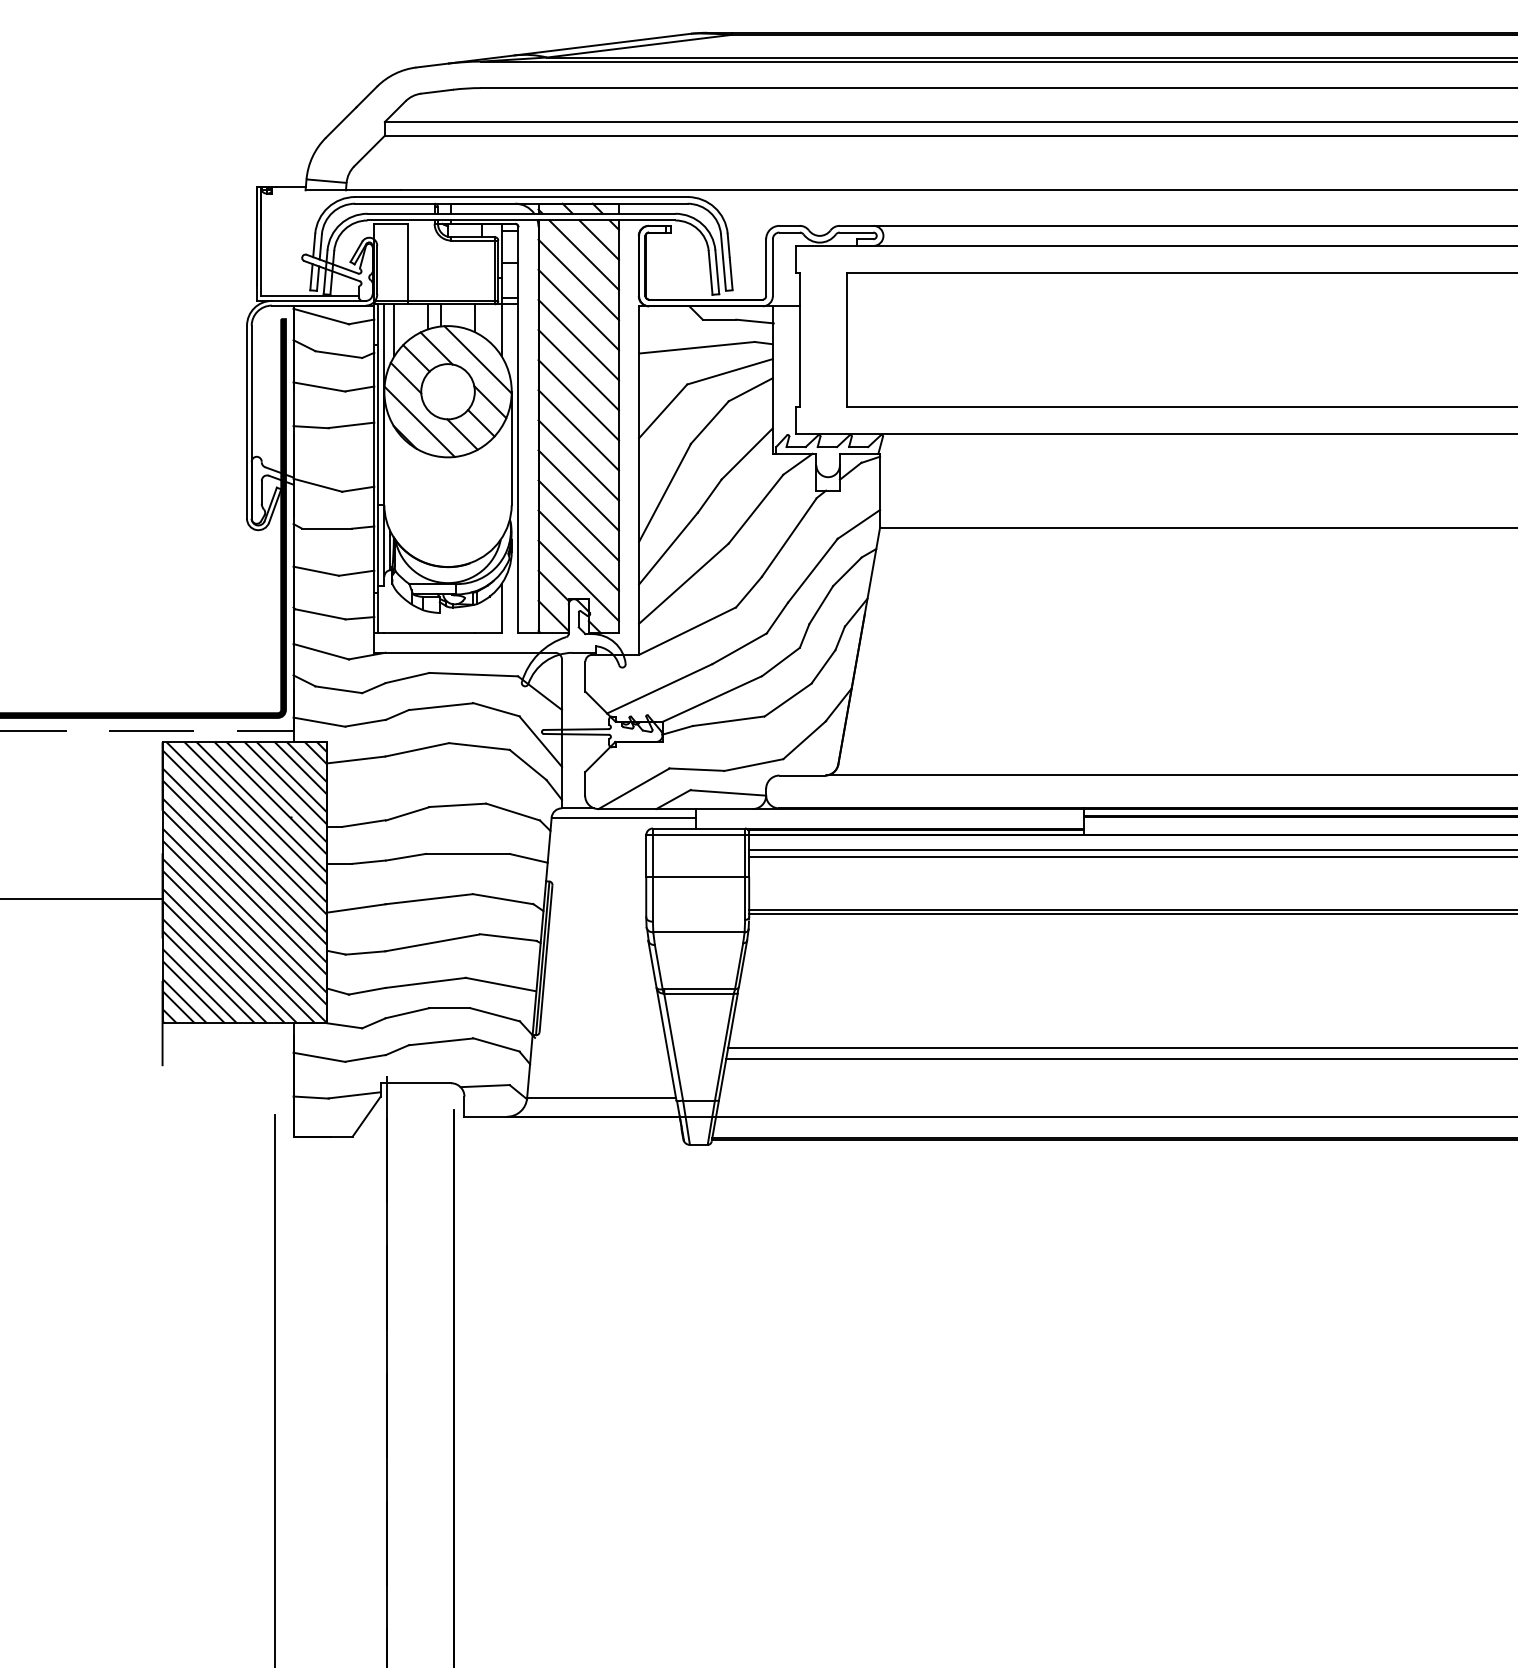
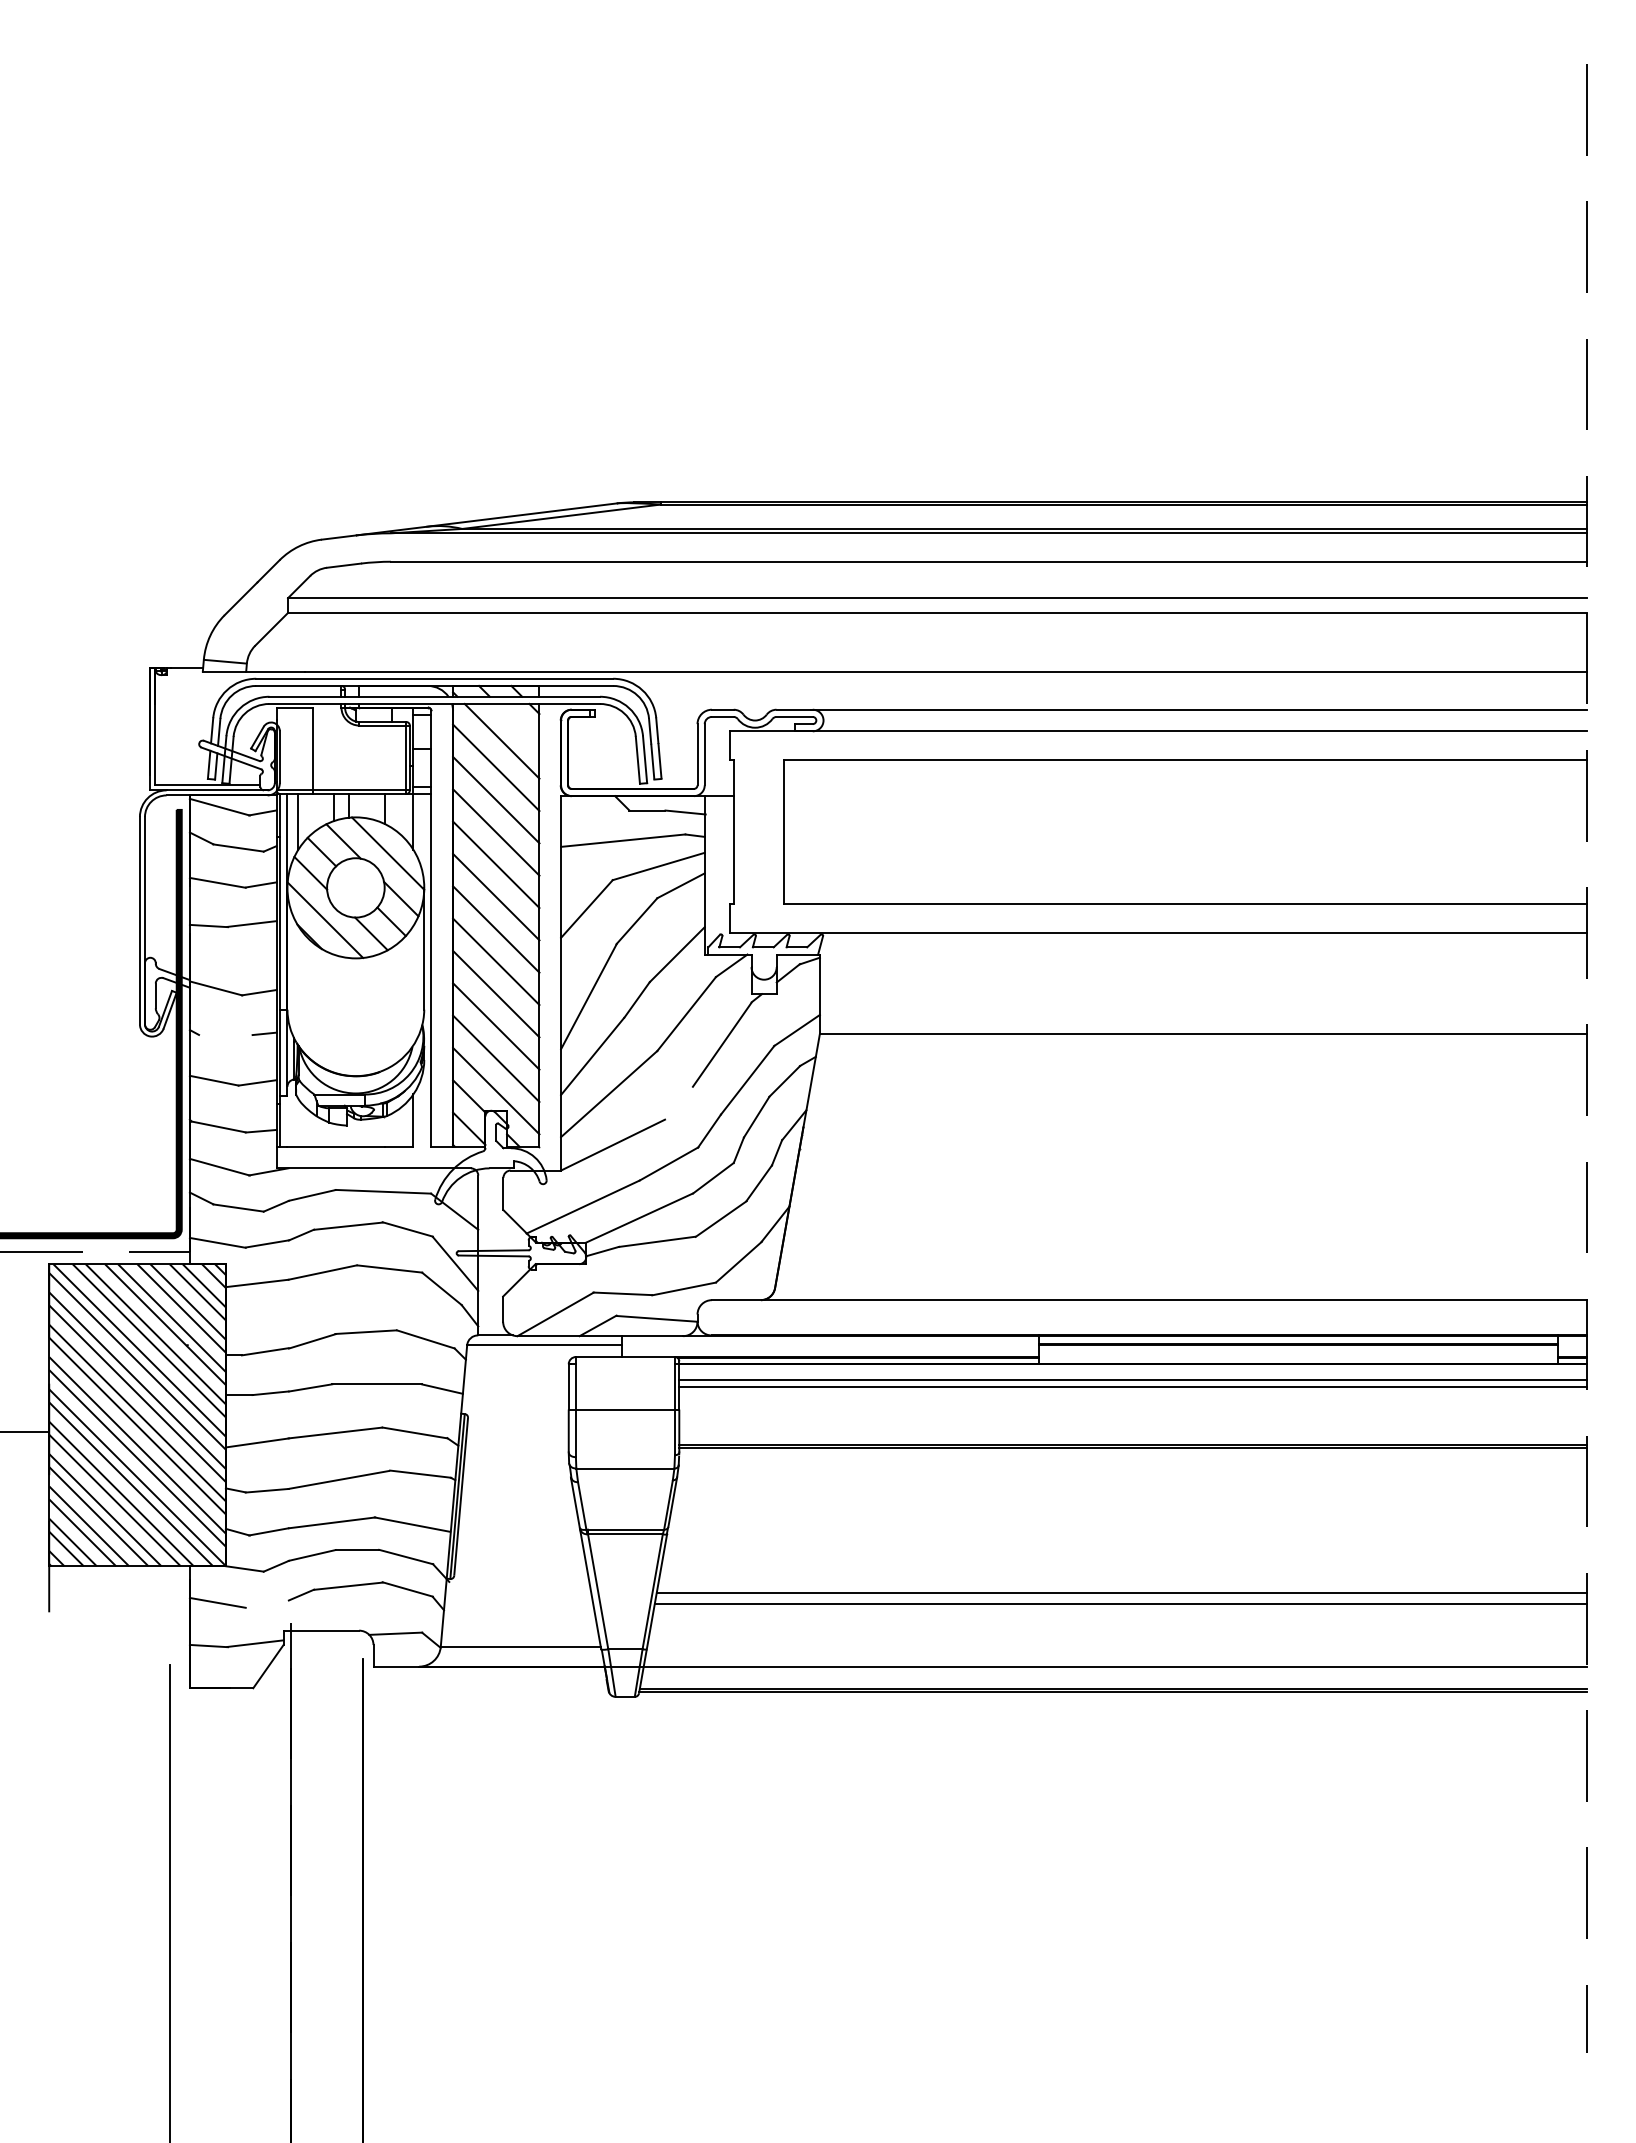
line: (599, 239) -> (518, 724), removed
line: (326, 529) -> (225, 1035), removed
line: (749, 591) -> (679, 1102), removed
line: (698, 835) -> (624, 1364), removed
line: (365, 1057) -> (267, 1603), removed

